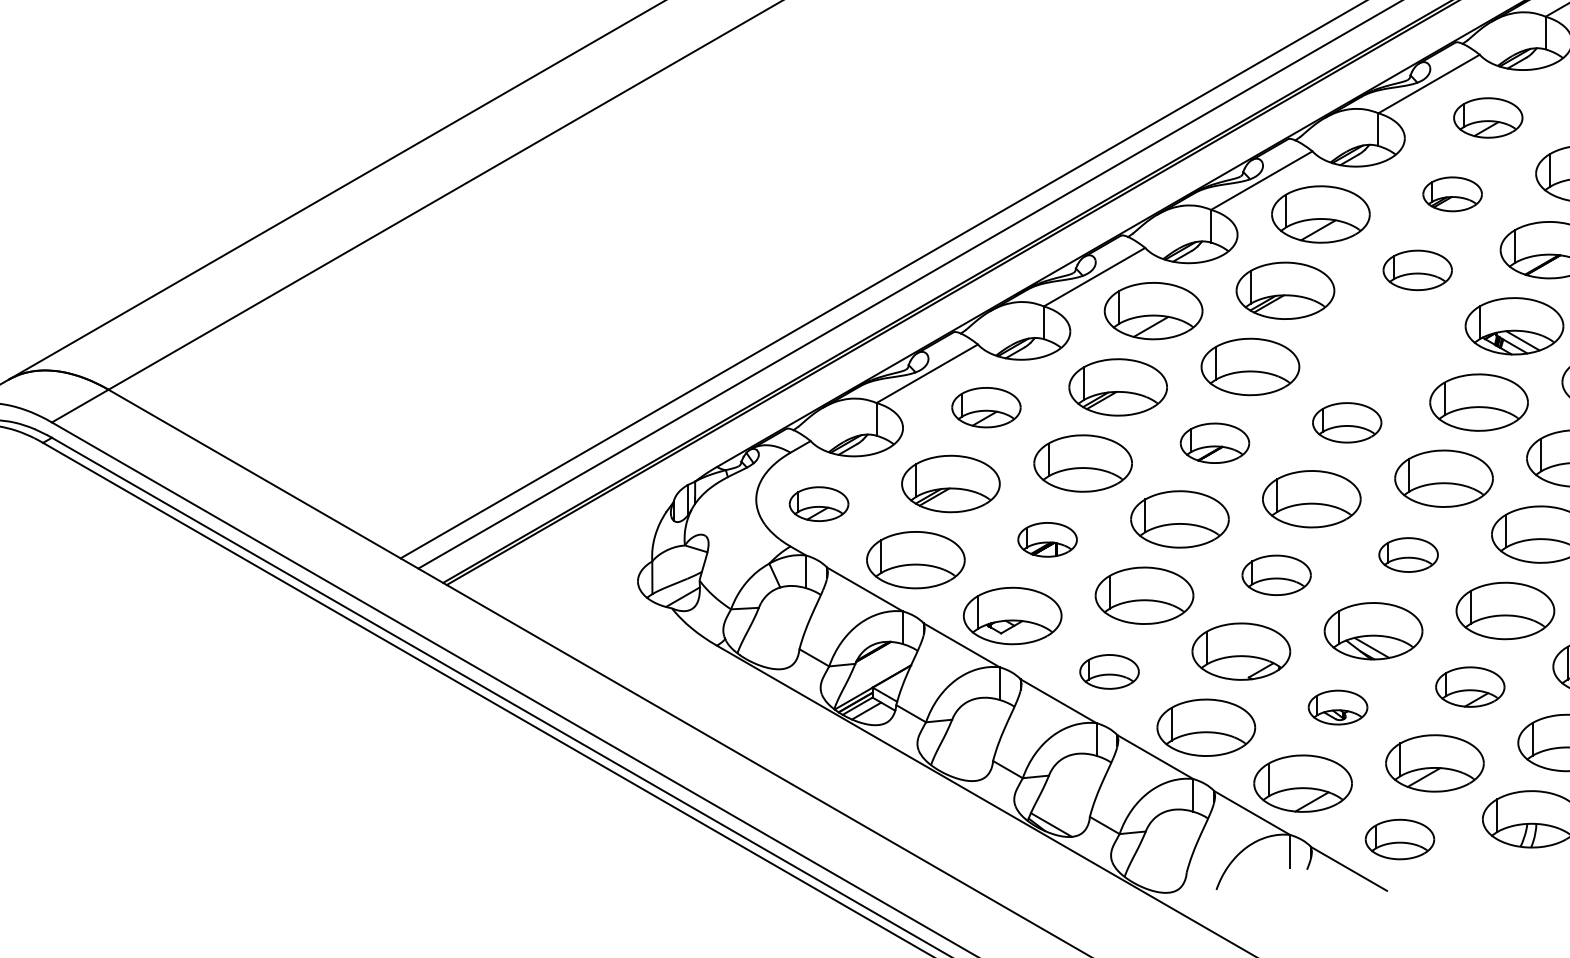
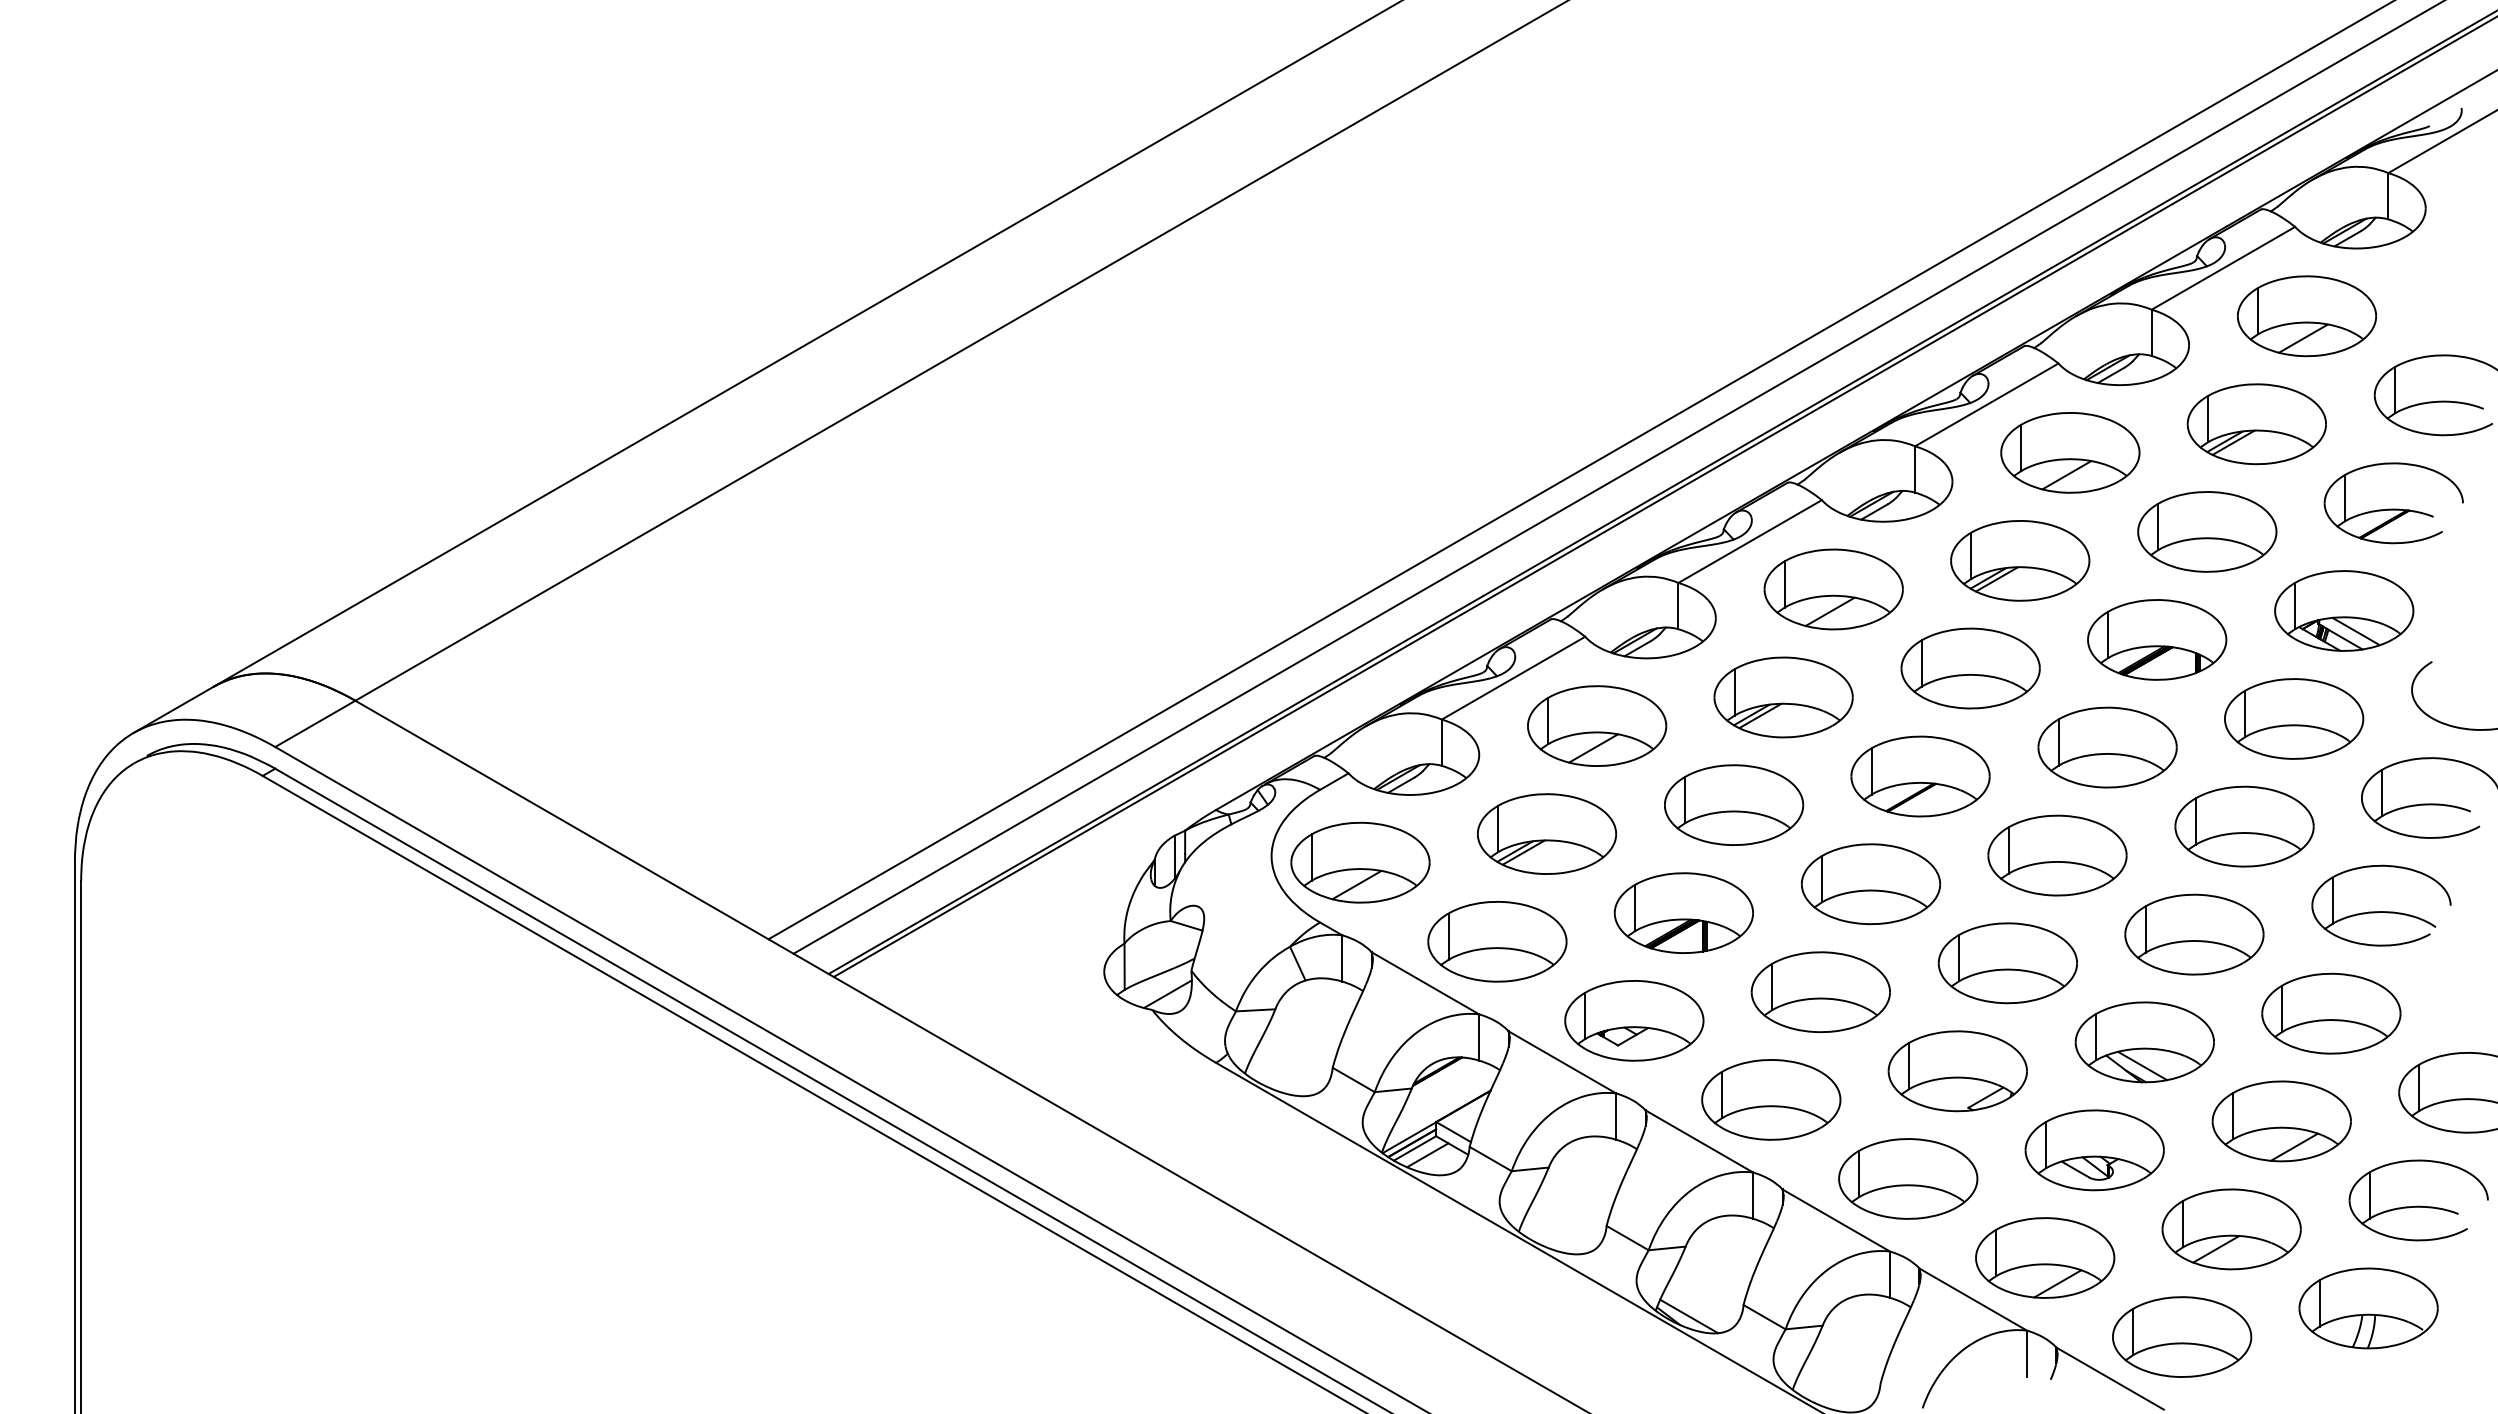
part: (1488, 118) -> (2307, 316), size x1.43
part: (1452, 194) -> (2256, 424), size x1.67
part: (1417, 270) -> (2207, 531), size x1.43
part: (1382, 346) -> (2157, 639), added
part: (986, 407) -> (1597, 725), size x1.43
part: (1347, 422) -> (2107, 747), size x1.43
part: (1214, 443) -> (1920, 776), size x1.43
part: (819, 504) -> (1360, 862), size x1.67
part: (1047, 539) -> (1683, 912), size x1.67
part: (1408, 554) -> (2194, 934), size x1.67
part: (1276, 575) -> (2007, 963), size x1.43
part: (1109, 671) -> (1771, 1099), size x1.67
part: (1470, 687) -> (2281, 1121), size x1.43
part: (1337, 707) -> (2094, 1150), size x1.67
part: (1400, 839) -> (2182, 1336), size x1.43

